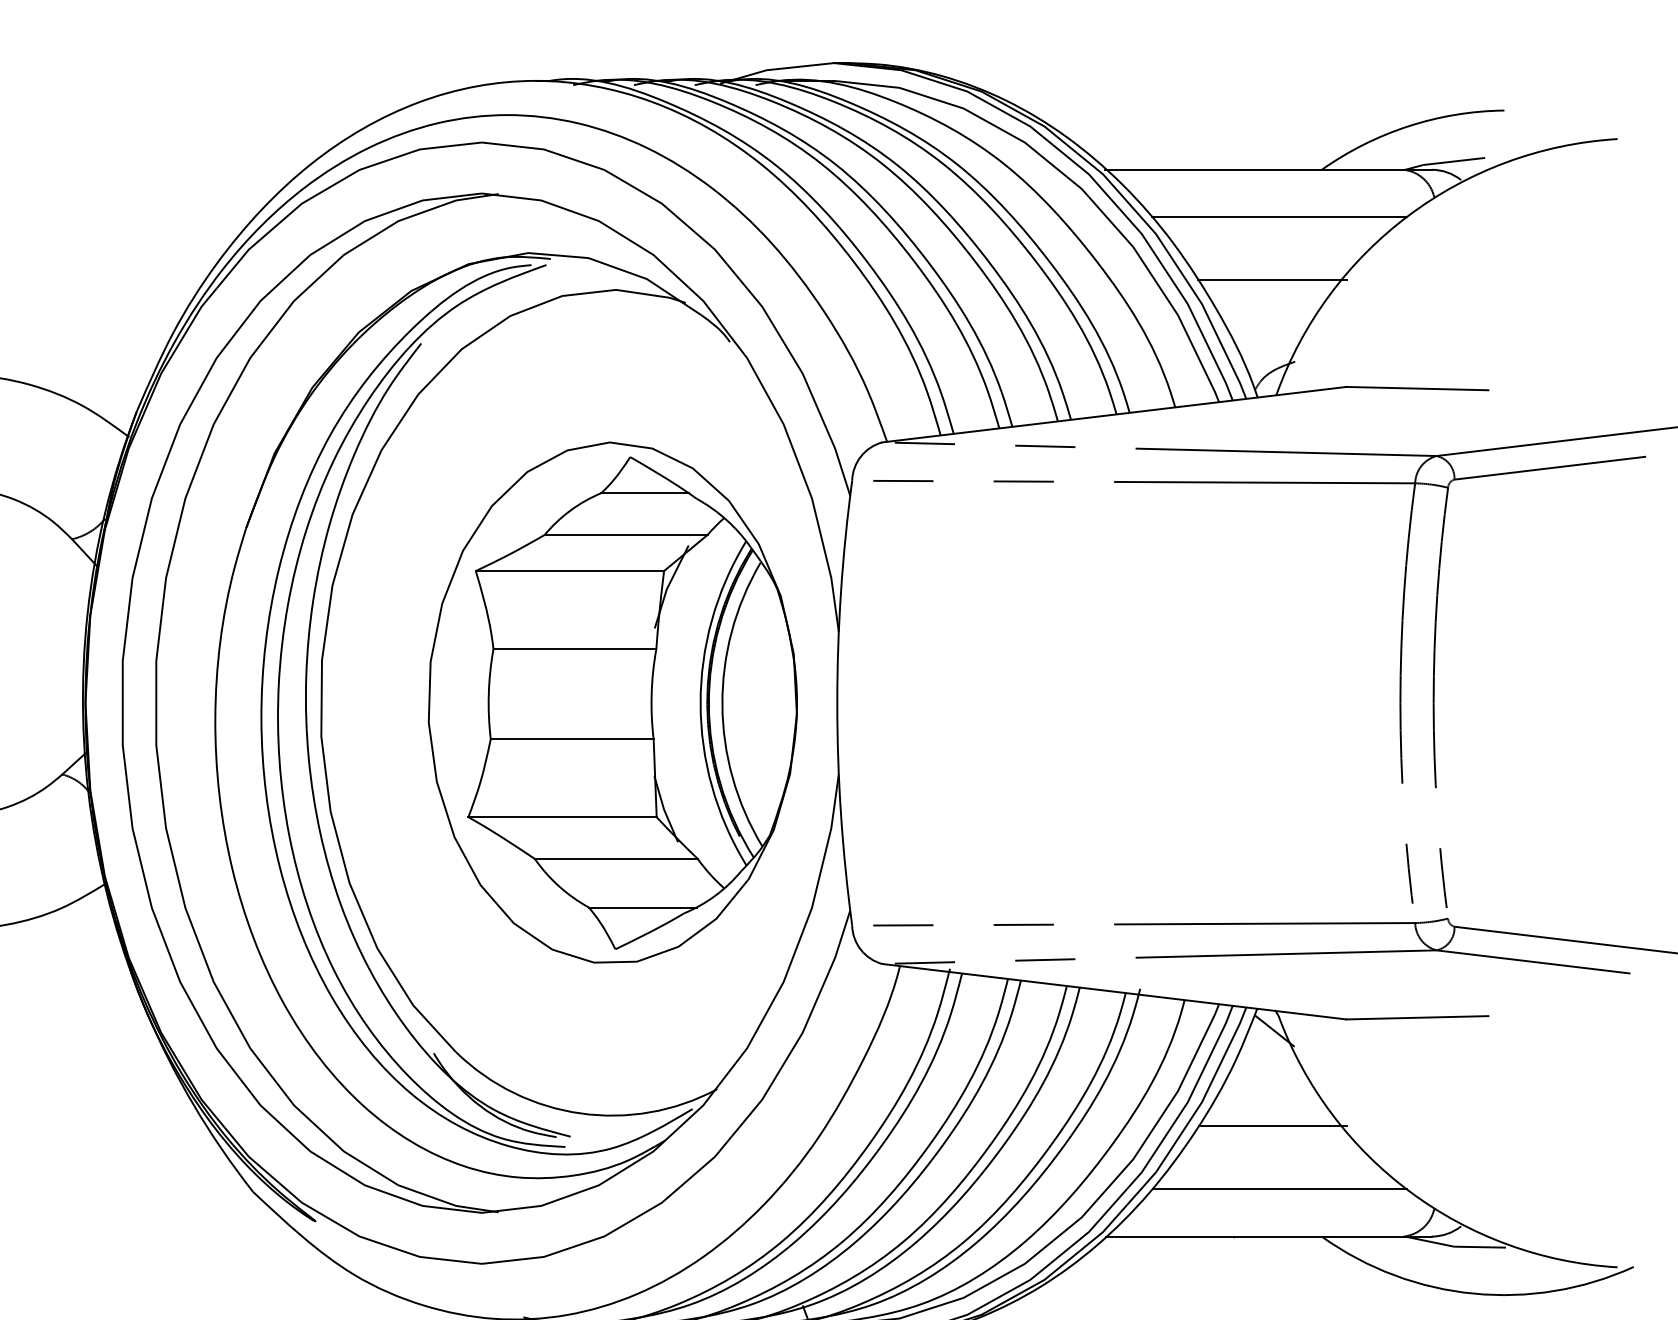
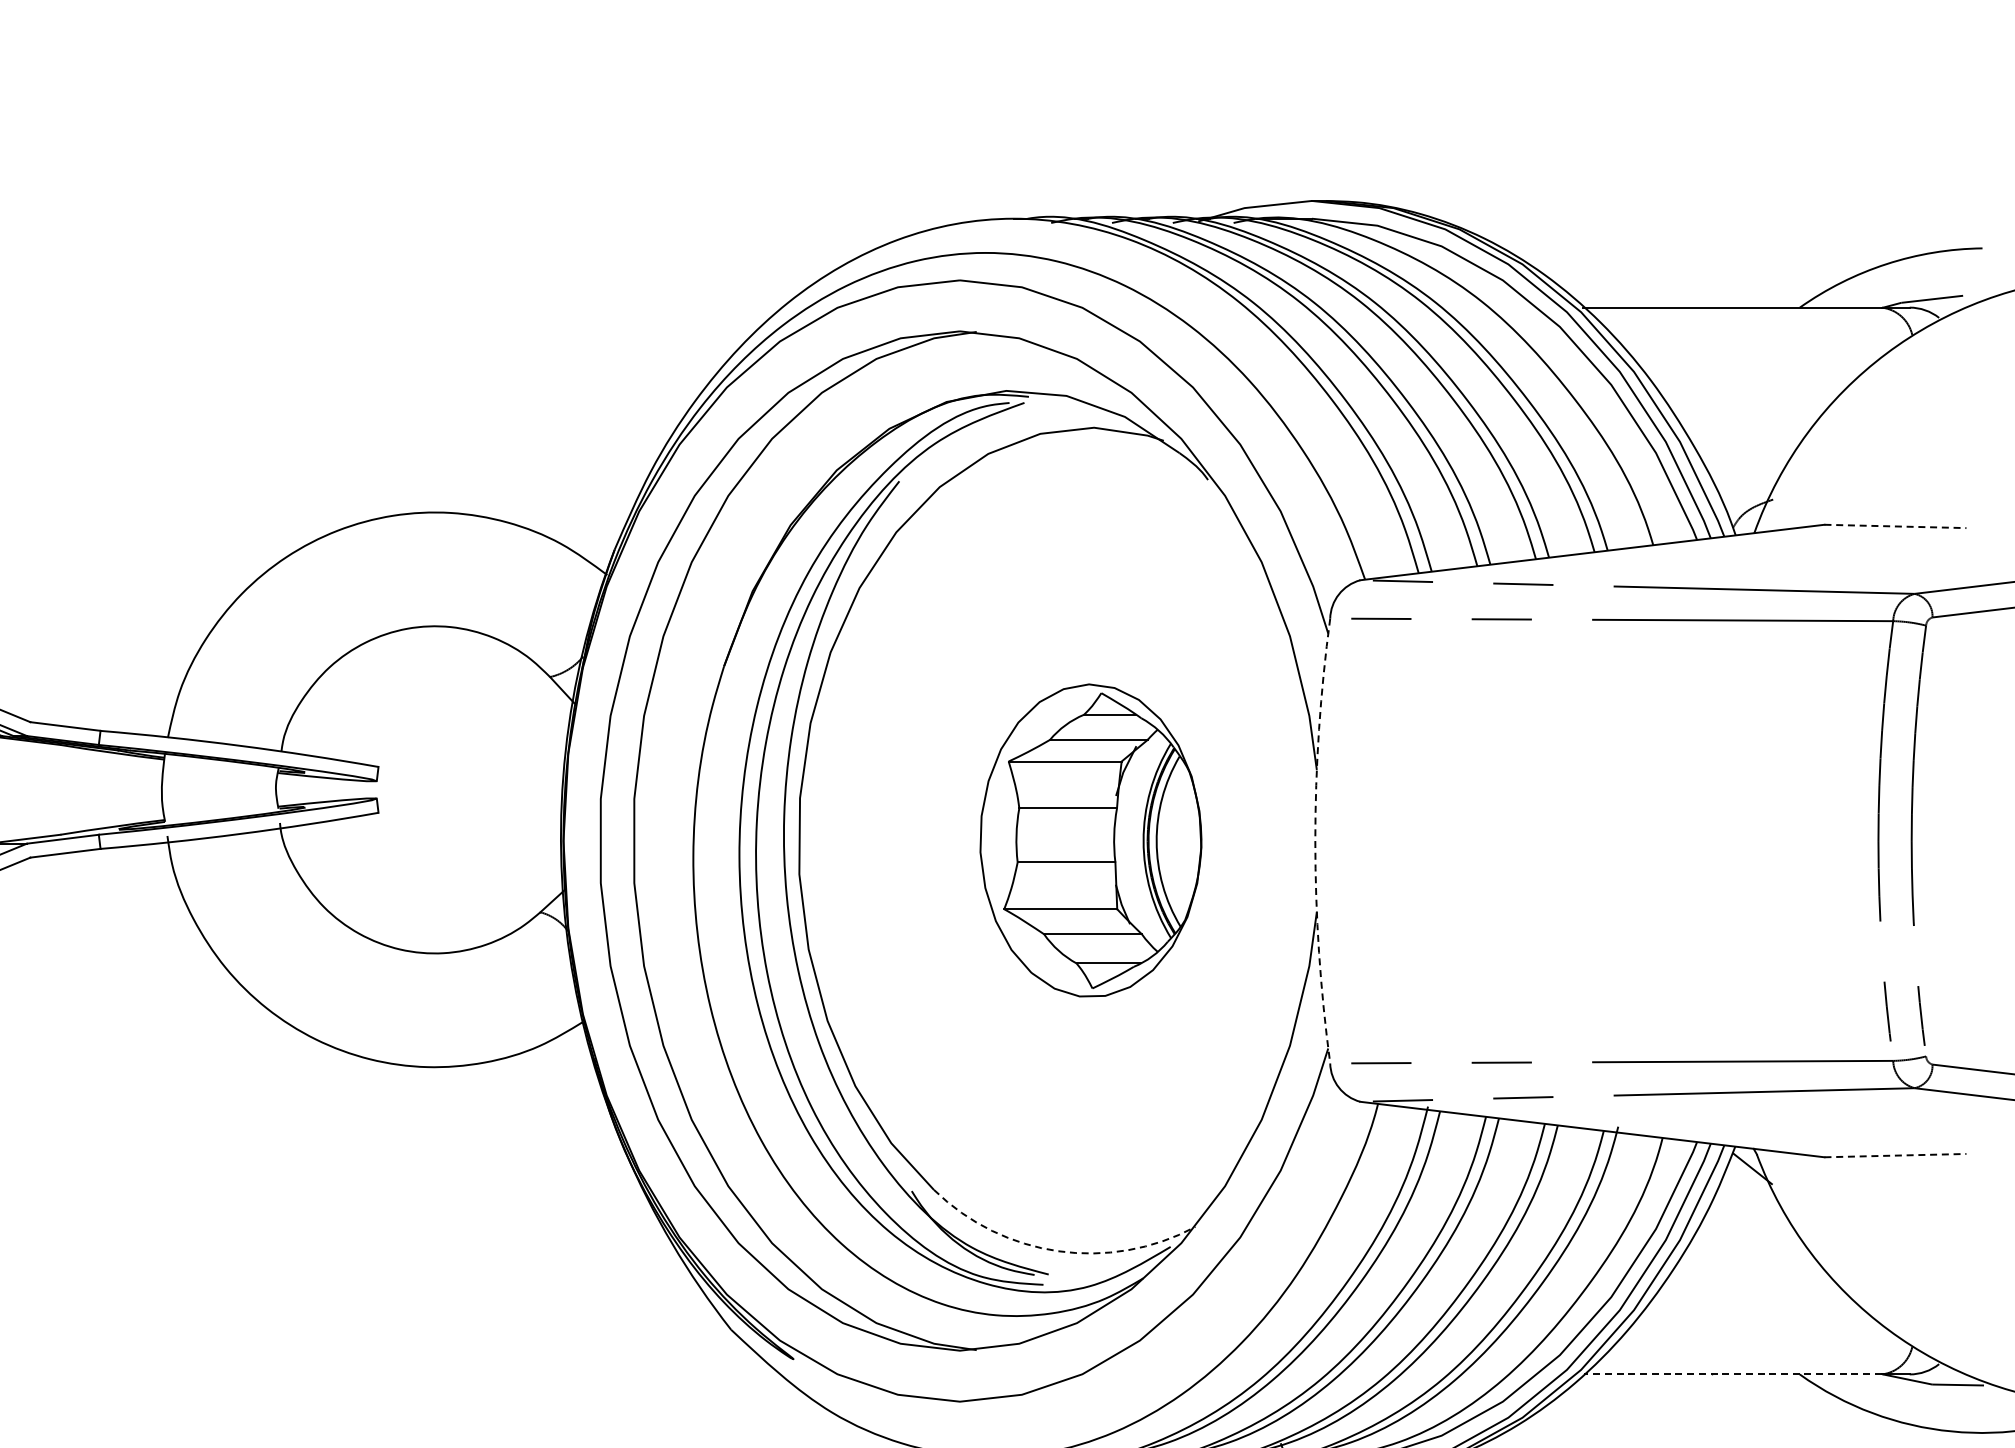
line: (1278, 217) -> (1756, 355), removed
line: (1271, 280) -> (1749, 418), removed
line: (1417, 388) -> (1895, 526), solid -> dashed
part: (612, 702) -> (1090, 840), size x0.6
arc: (837, 703) -> (1315, 841), solid -> dashed
line: (1417, 1017) -> (1895, 1155), solid -> dashed
arc: (580, 1113) -> (1058, 1251), solid -> dashed
line: (1272, 1125) -> (1750, 1263), removed
line: (1279, 1189) -> (1757, 1327), removed
line: (1254, 1236) -> (1732, 1374), solid -> dashed

